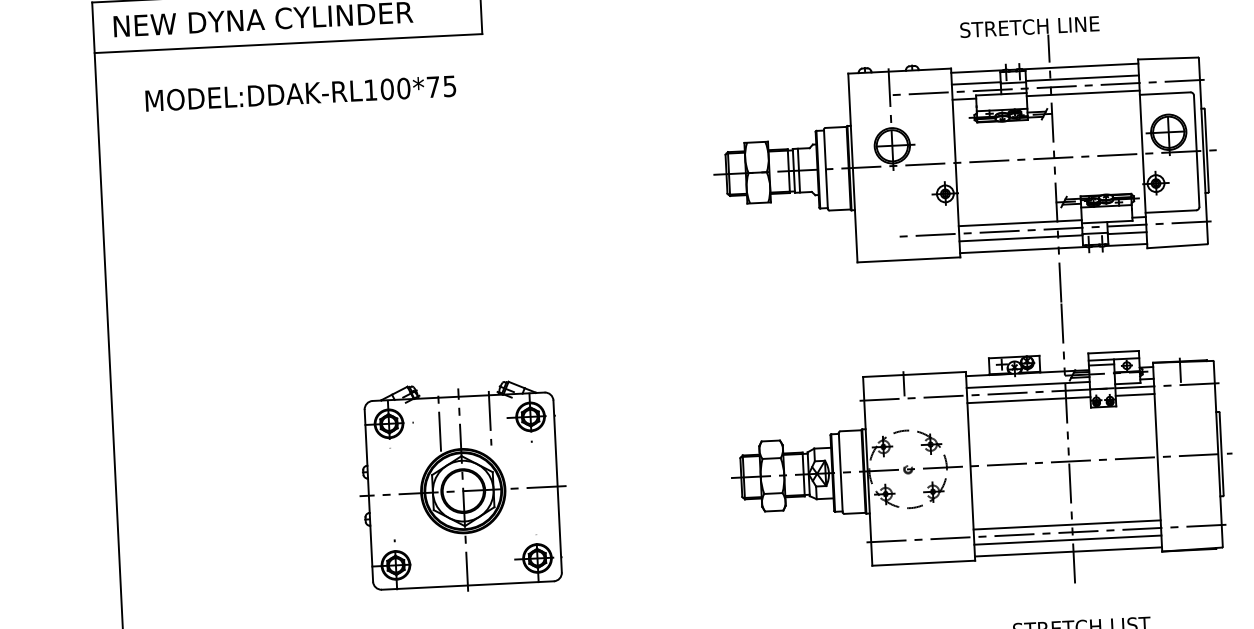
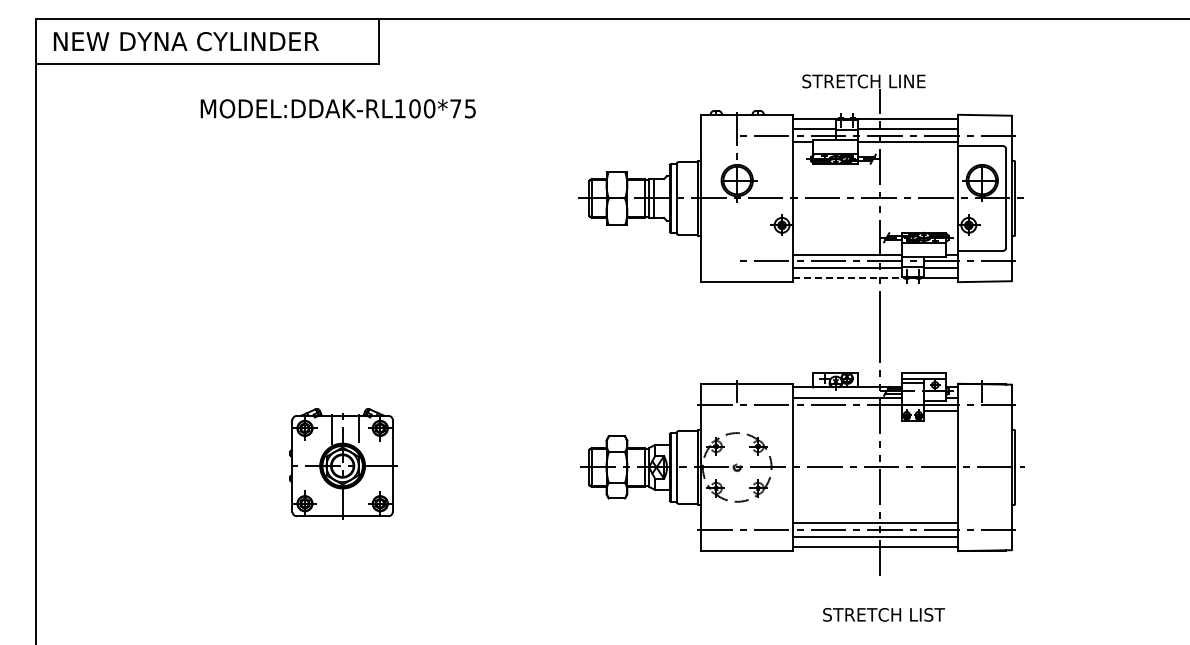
text: (299, 93) -> (337, 108), moved
line: (1023, 250) -> (848, 278), solid -> dashed
line: (1028, 400) -> (846, 411), removed
part: (462, 486) -> (342, 463), size x0.6

